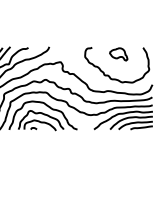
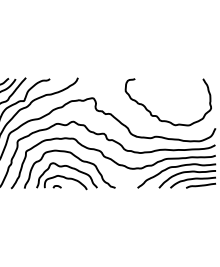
part: (117, 54) -> (169, 87), removed

